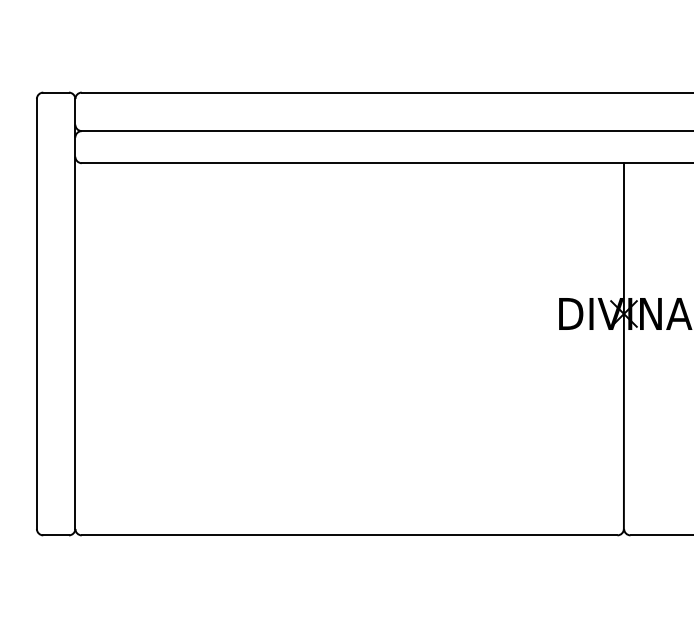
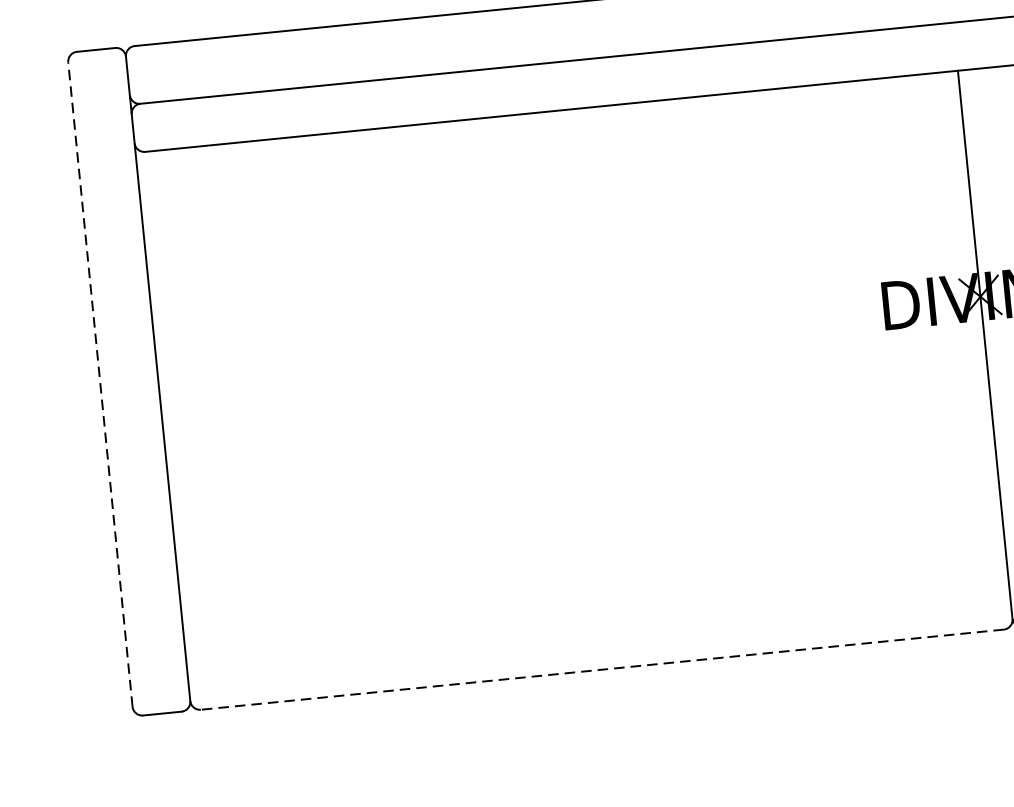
line: (36, 314) -> (99, 385), solid -> dashed
line: (349, 535) -> (602, 669), solid -> dashed

